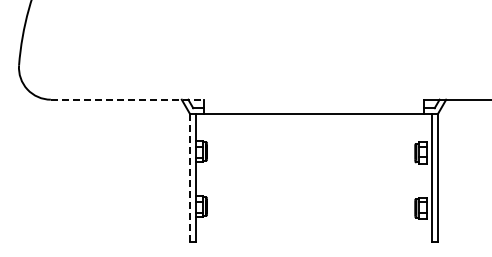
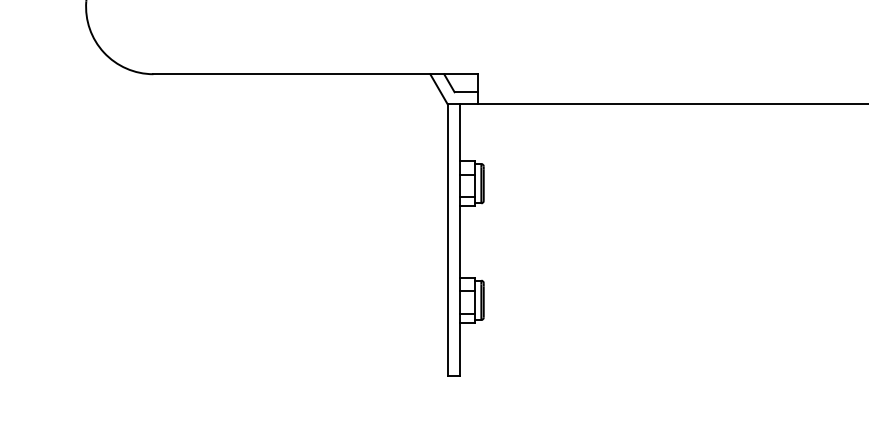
line: (127, 99) -> (315, 73), dashed -> solid
line: (189, 177) -> (446, 238), dashed -> solid

